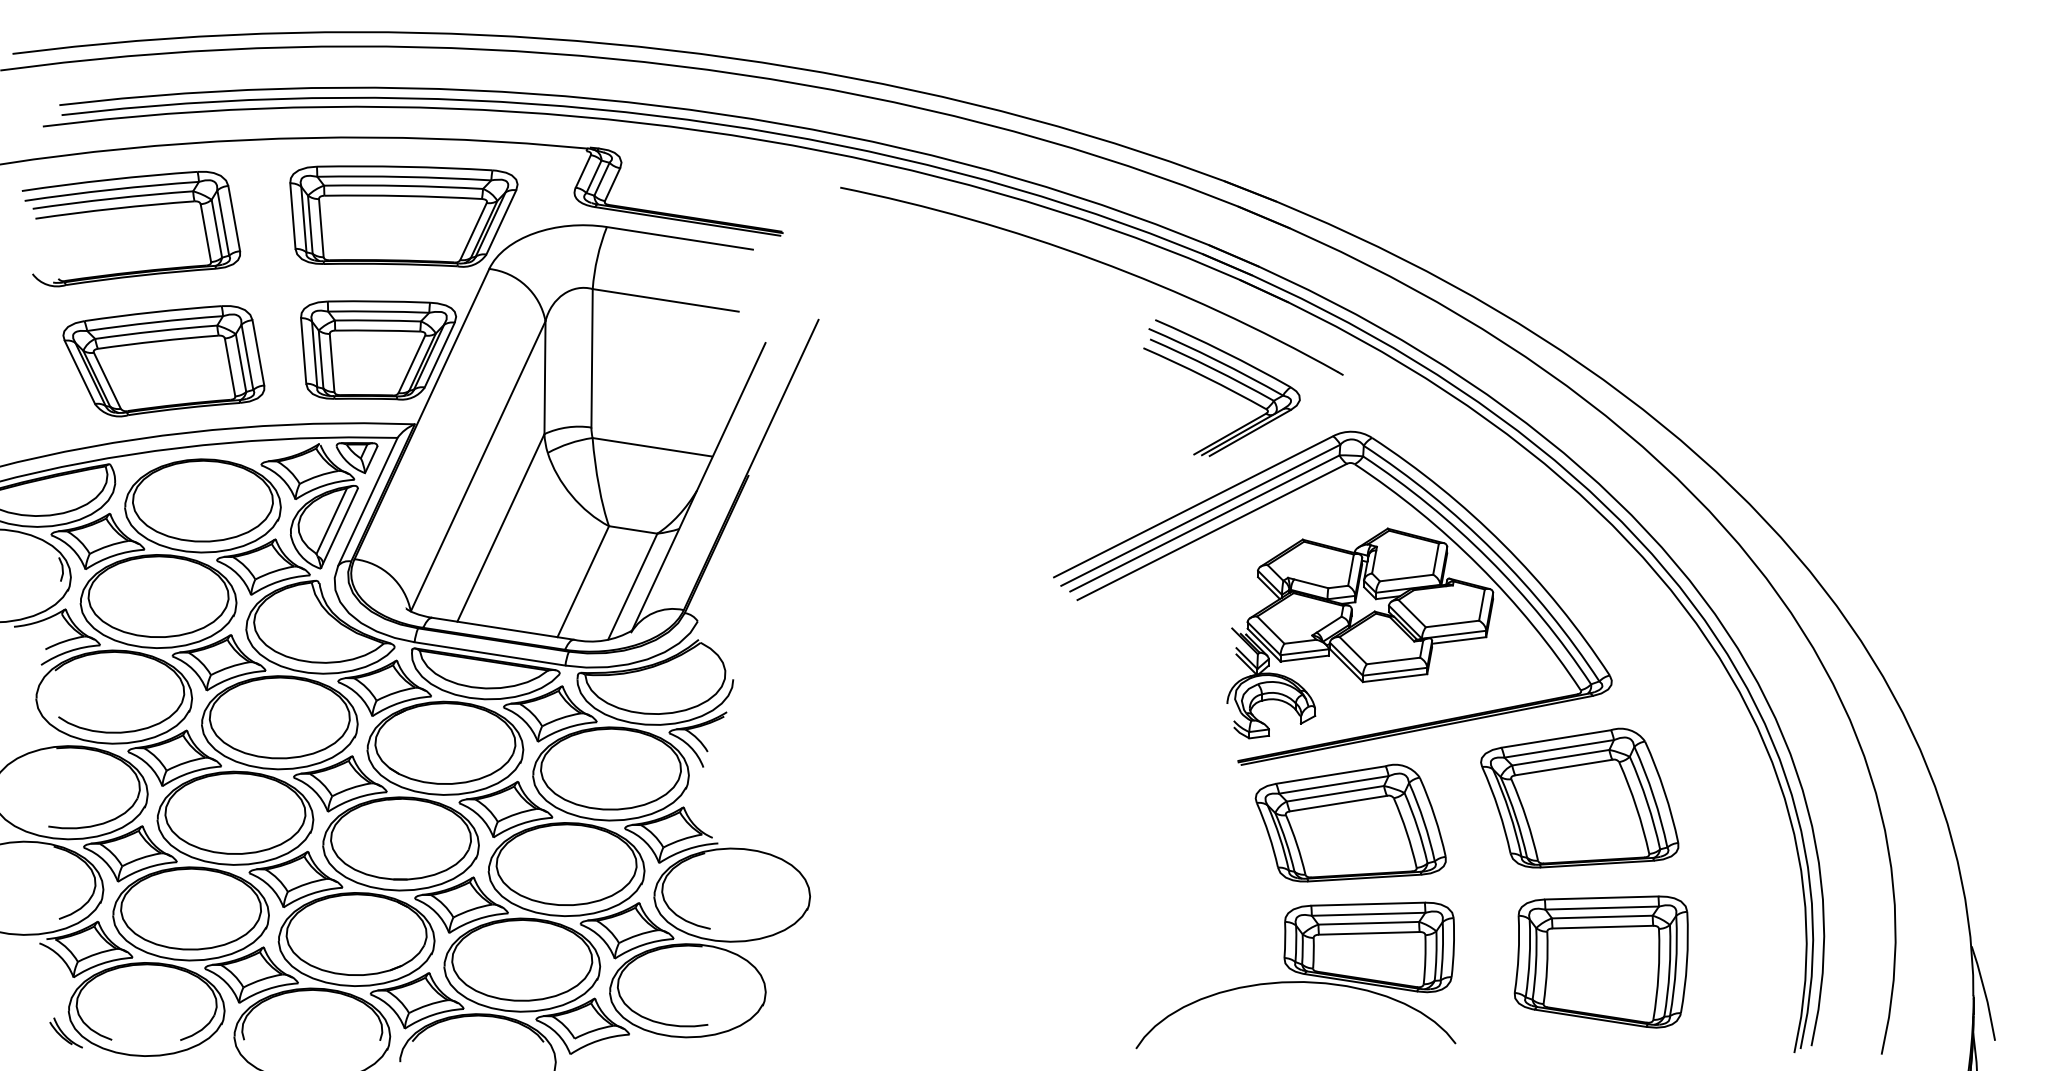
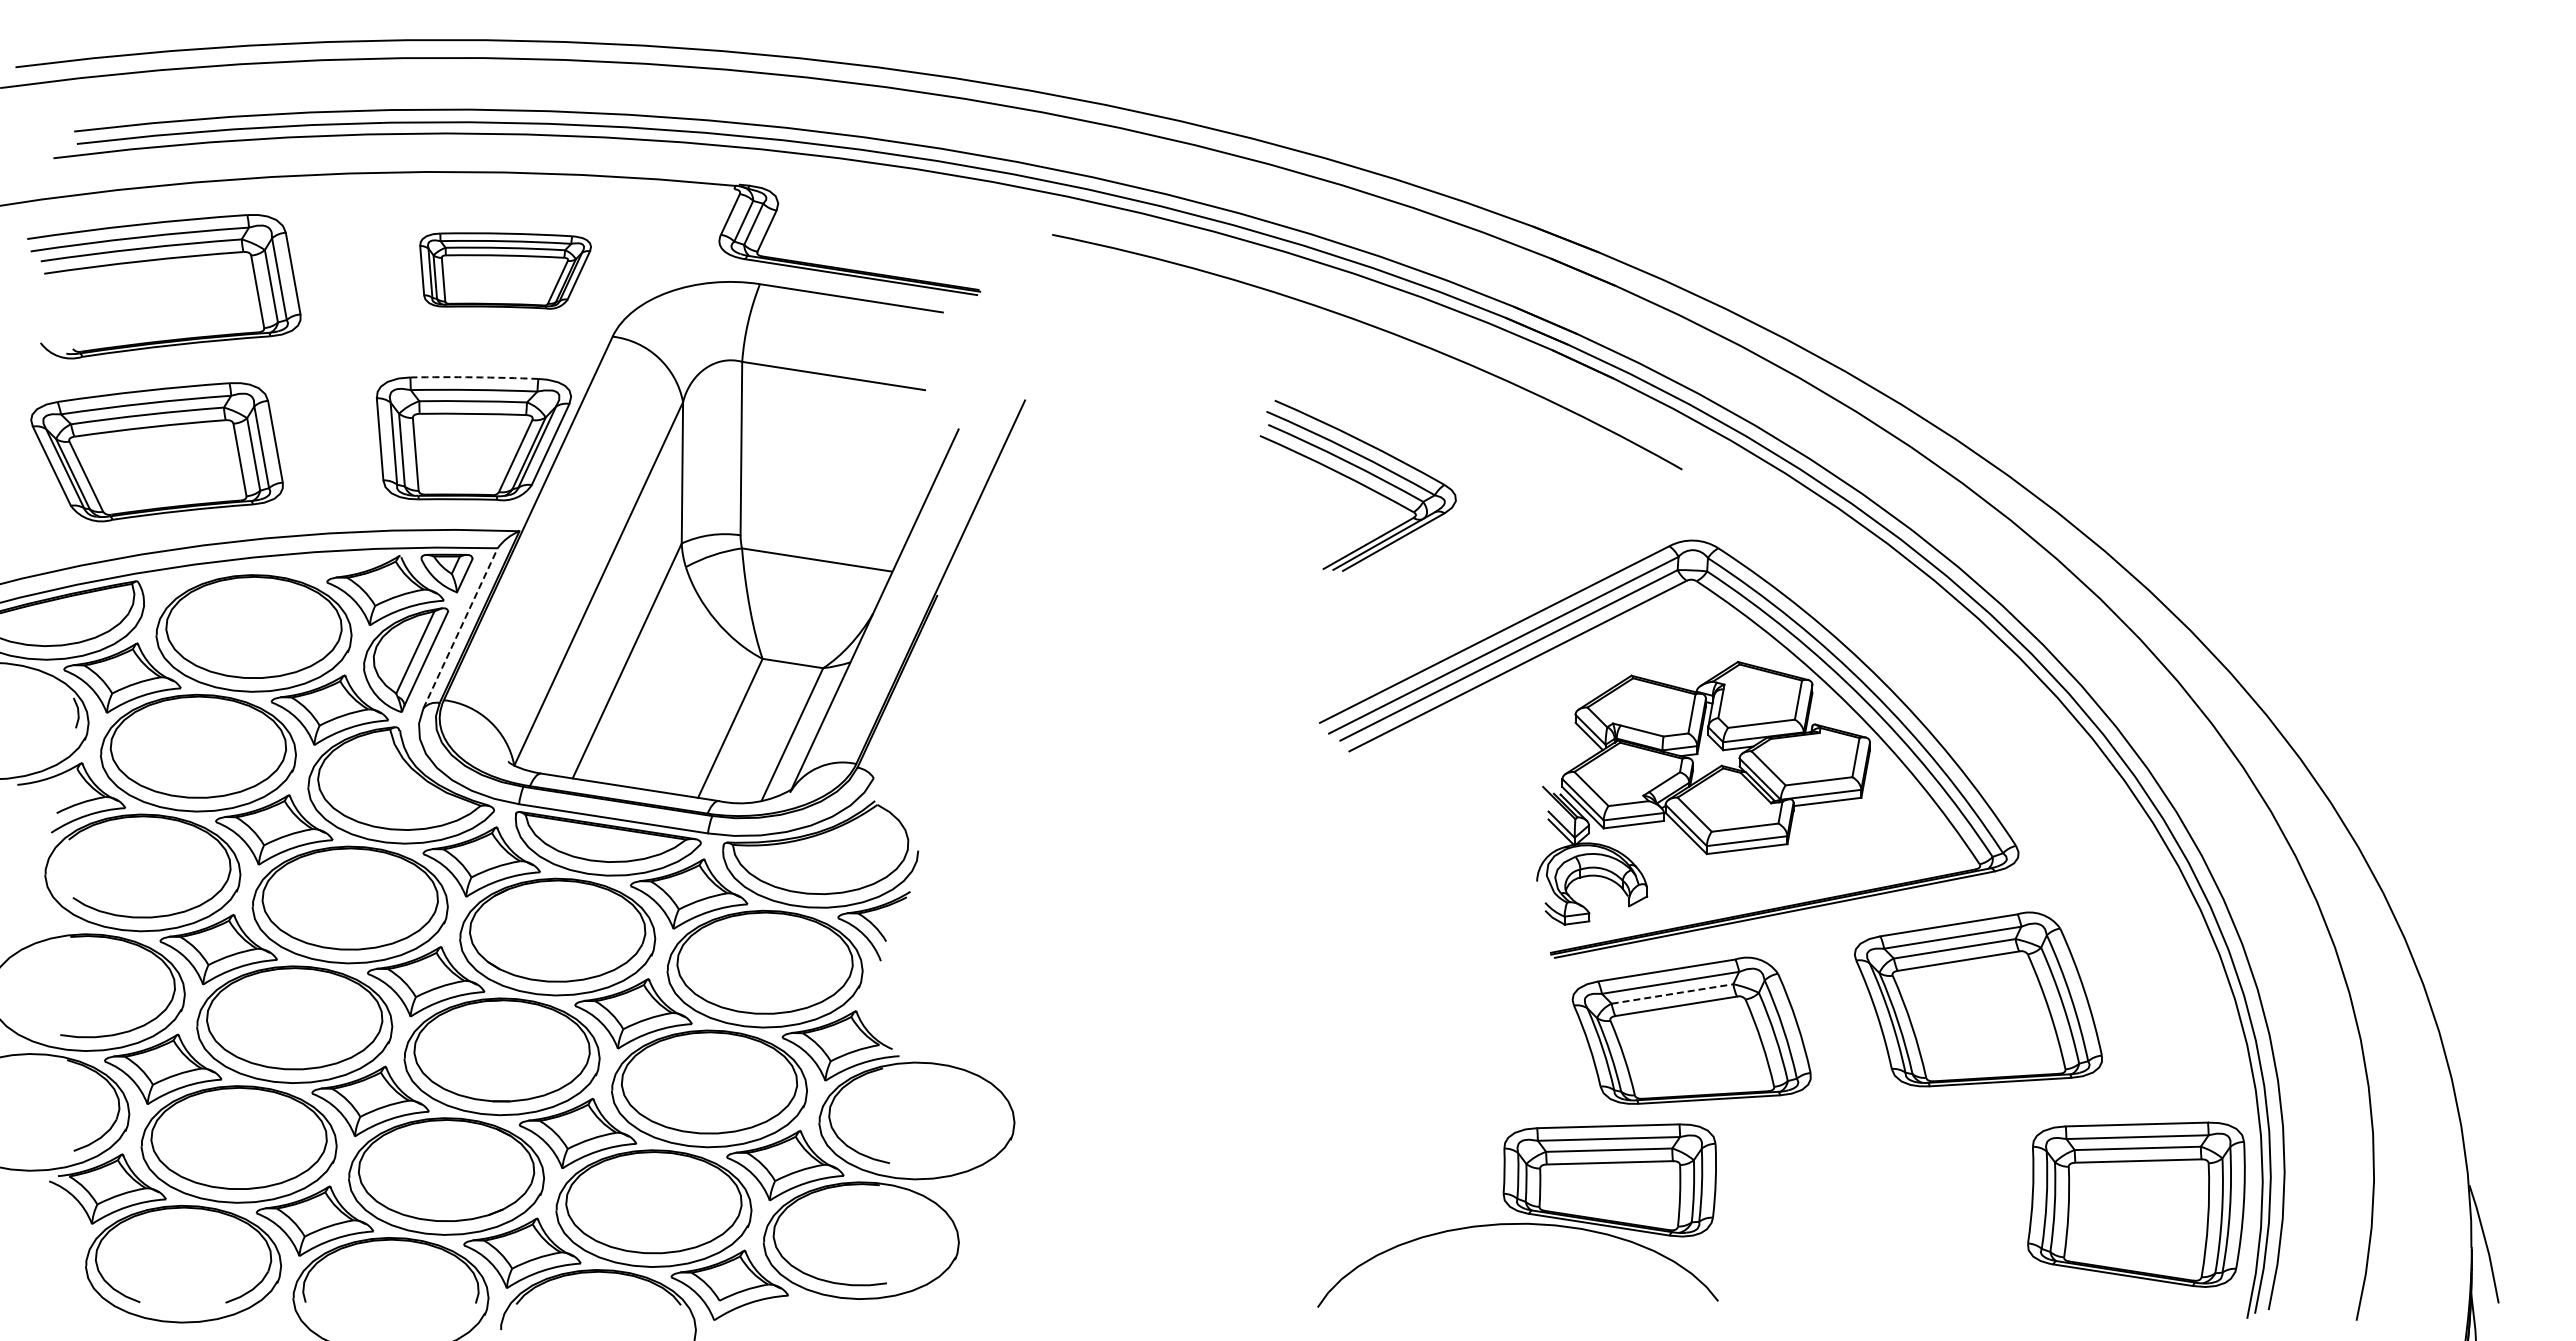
part: (403, 216) -> (505, 270), size x0.6
arc: (379, 301) -> (474, 377), solid -> dashed
part: (163, 361) -> (156, 452), moved
part: (1221, 387) -> (1357, 485), moved
line: (367, 501) -> (460, 627), solid -> dashed
line: (1335, 794) -> (1672, 994), solid -> dashed
part: (1601, 961) -> (2136, 1204), moved
part: (1295, 975) -> (1517, 1215), moved
part: (66, 1032) -> (82, 1293), removed

